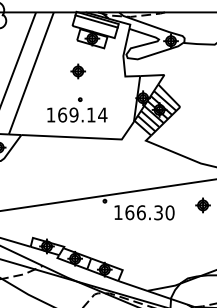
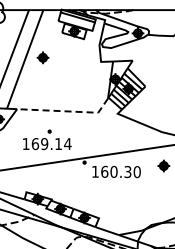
part: (77, 71) -> (42, 57), moved
part: (77, 109) -> (47, 139), moved
line: (82, 137) -> (66, 111), solid -> dashed
text: (140, 212) -> (113, 171), 166.30 -> 160.30

